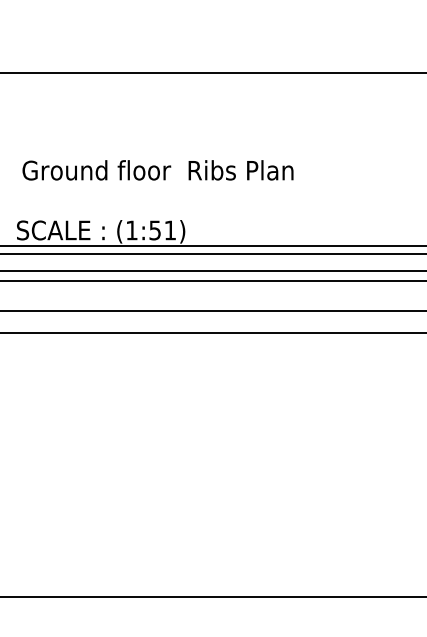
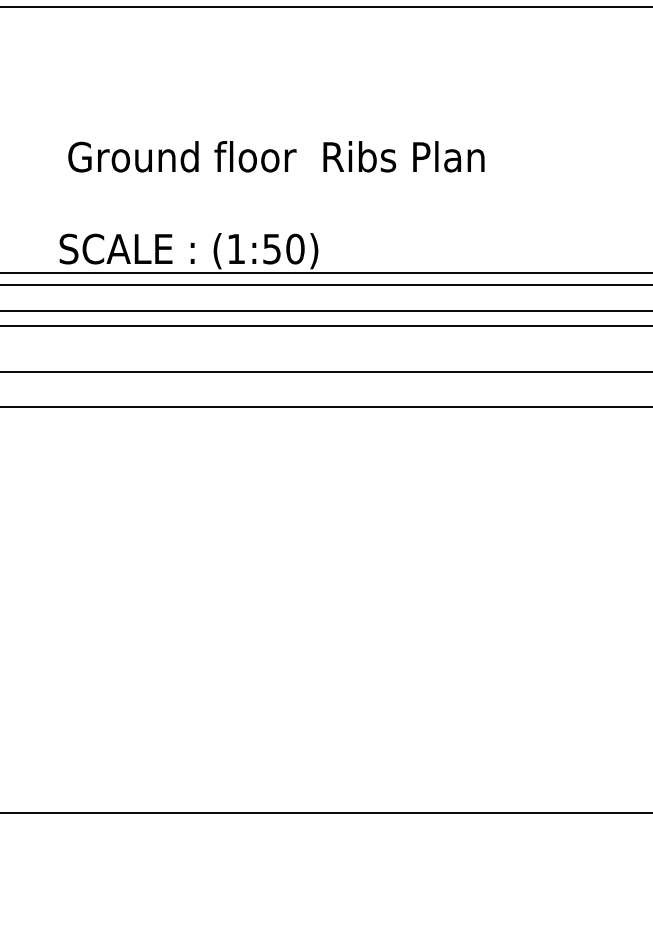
text: (170, 230) -> (295, 249), (1:51) -> (1:50)

